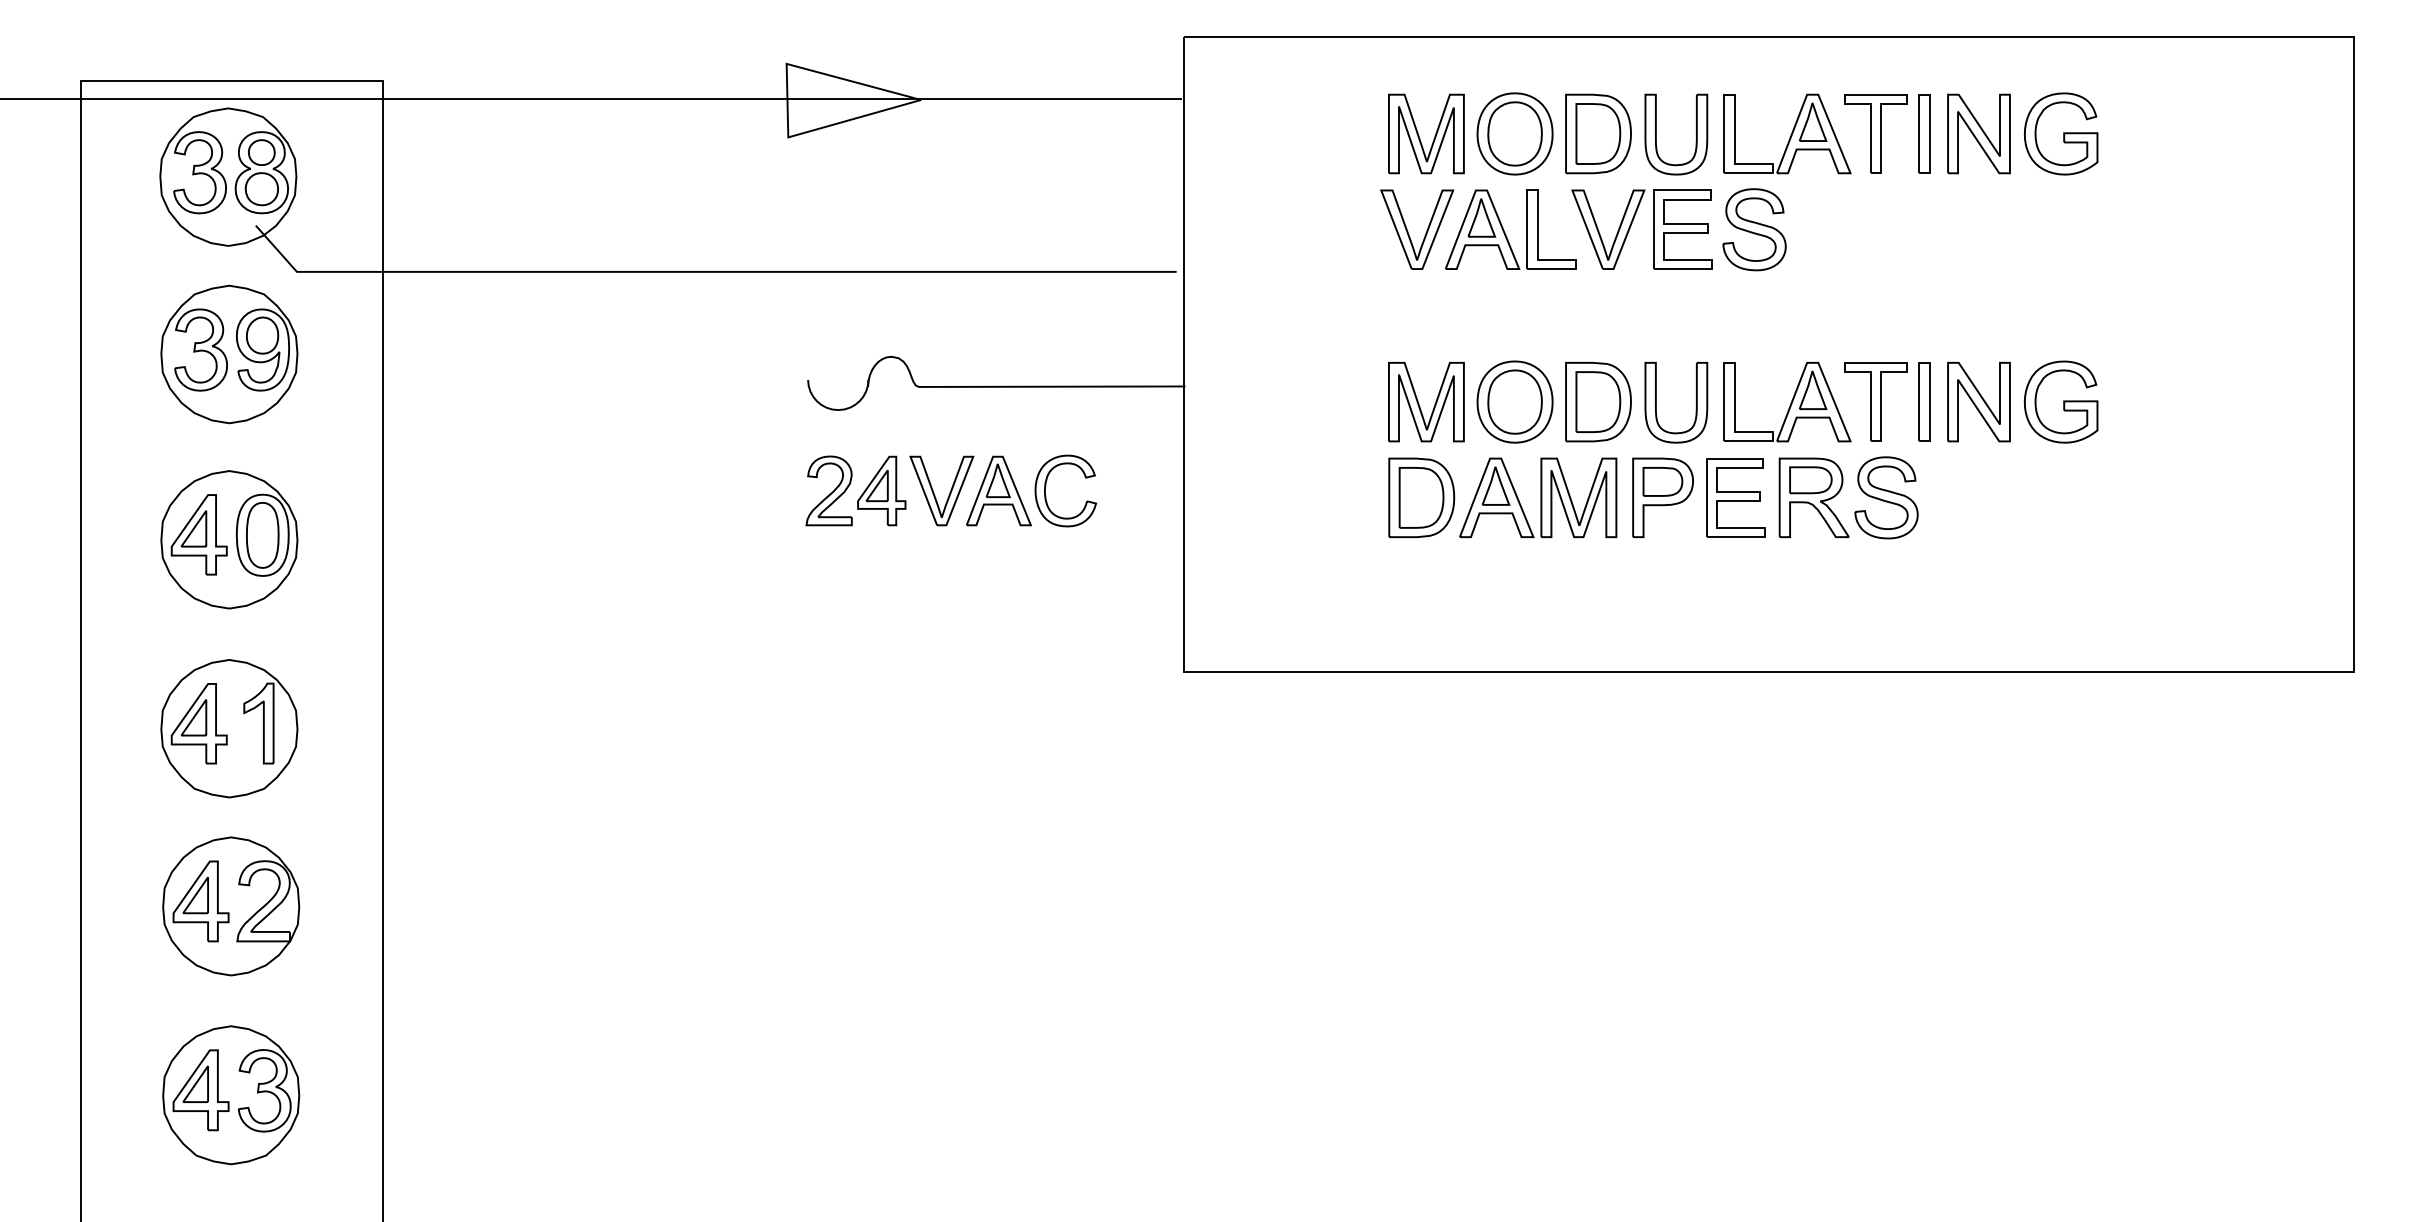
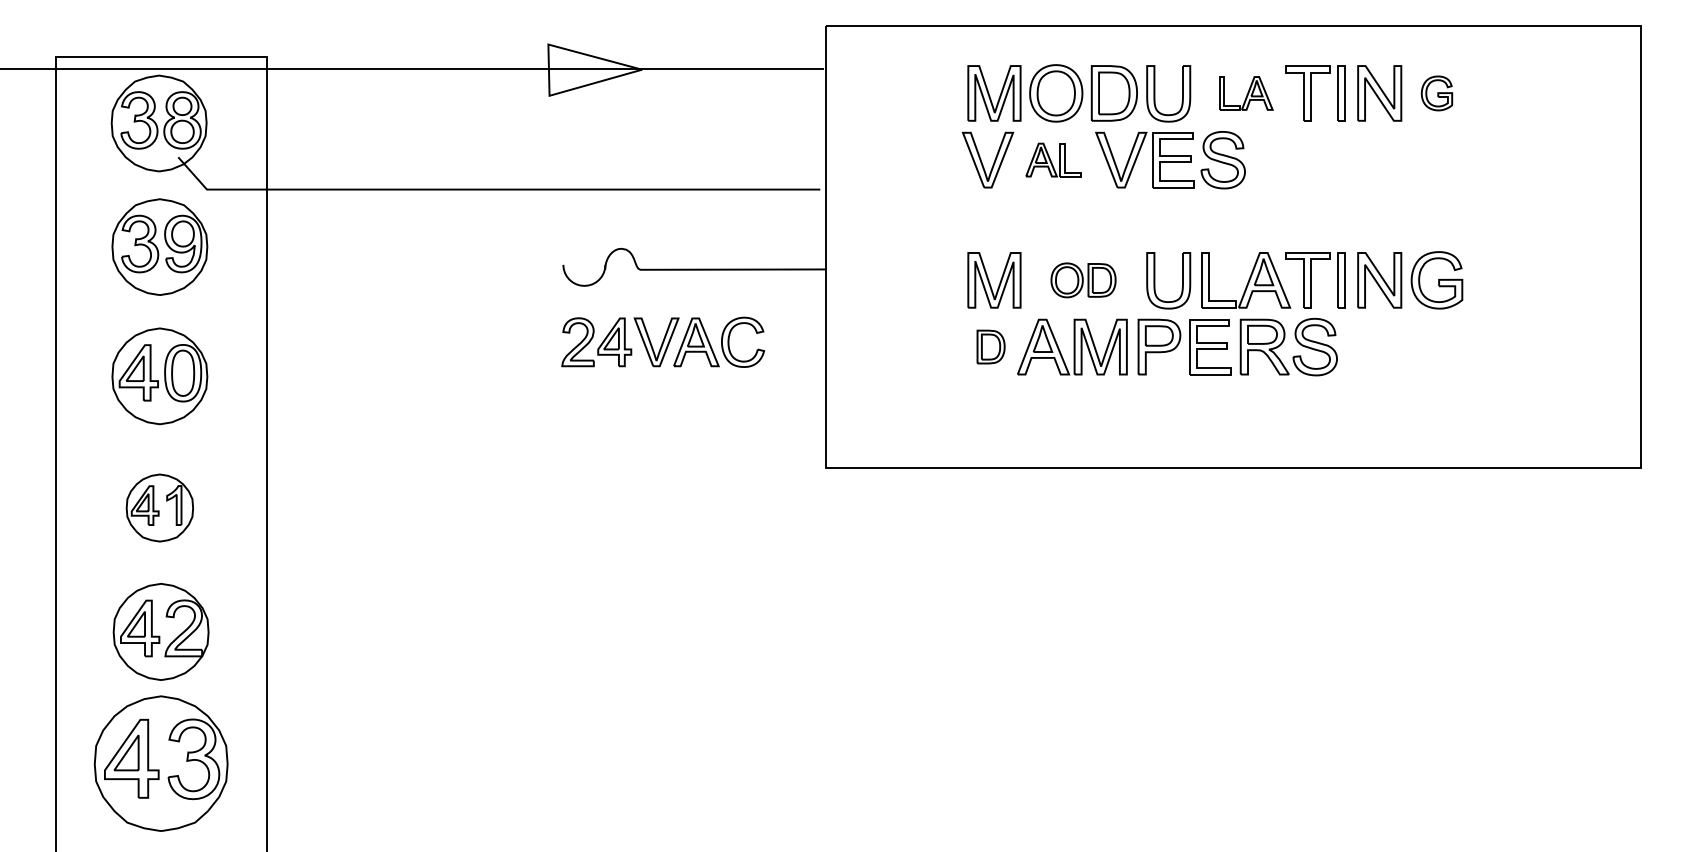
part: (1787, 134) -> (1246, 93), size x0.6
part: (2060, 134) -> (1436, 93), size x0.6
part: (1511, 228) -> (1053, 159), size x0.6
part: (1554, 402) -> (1083, 280), size x0.6
part: (1420, 496) -> (990, 346), size x0.6
part: (228, 727) -> (159, 507), size x0.7
part: (230, 1095) -> (160, 763), size x1.4

